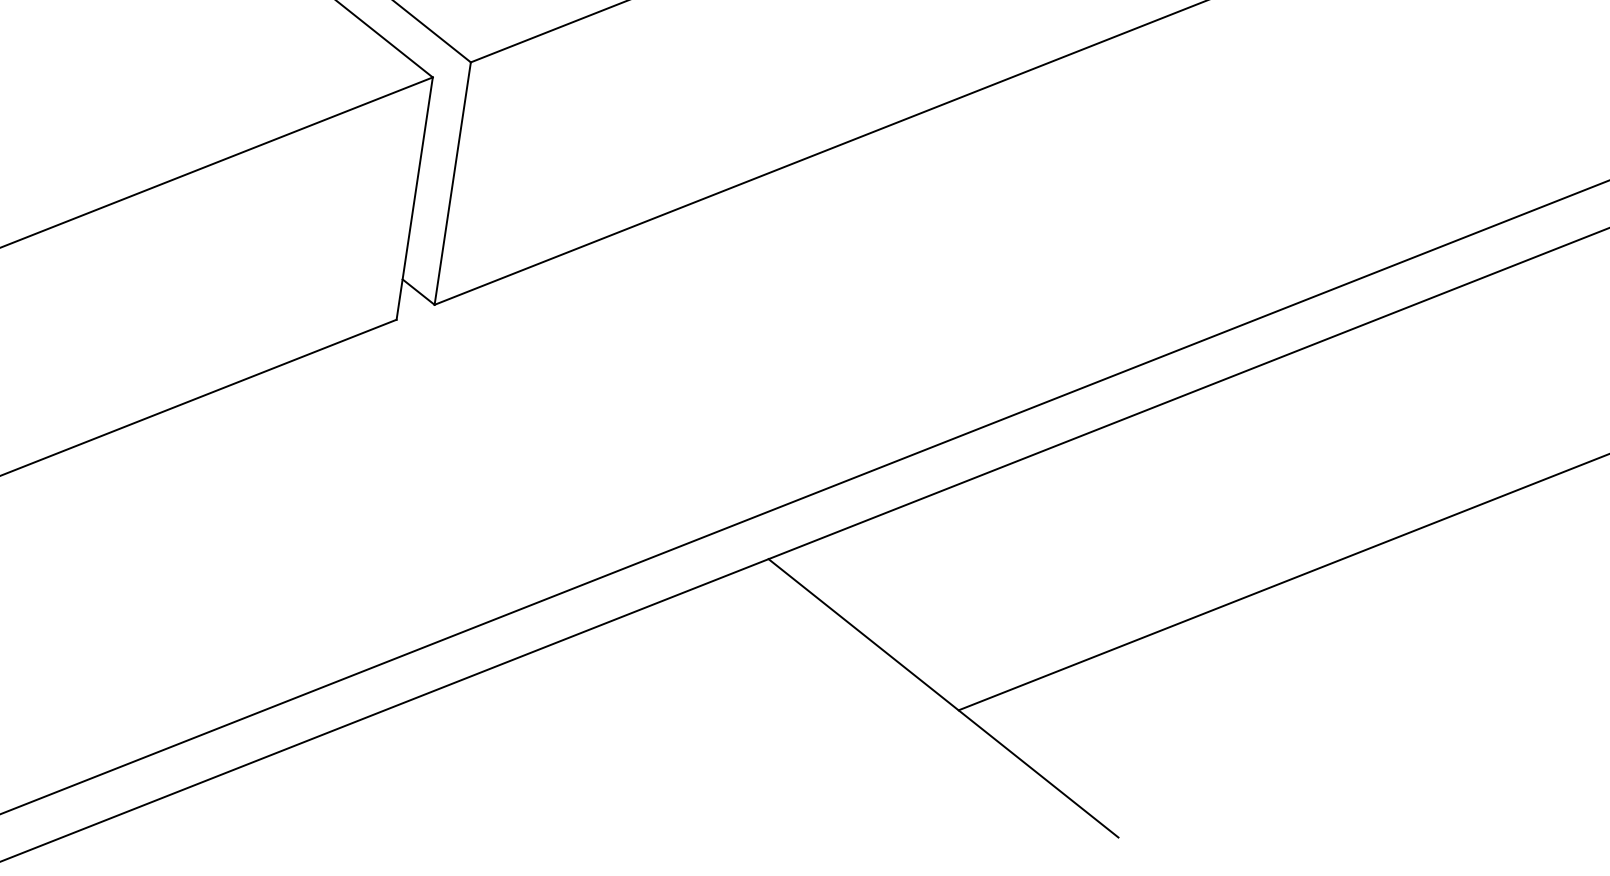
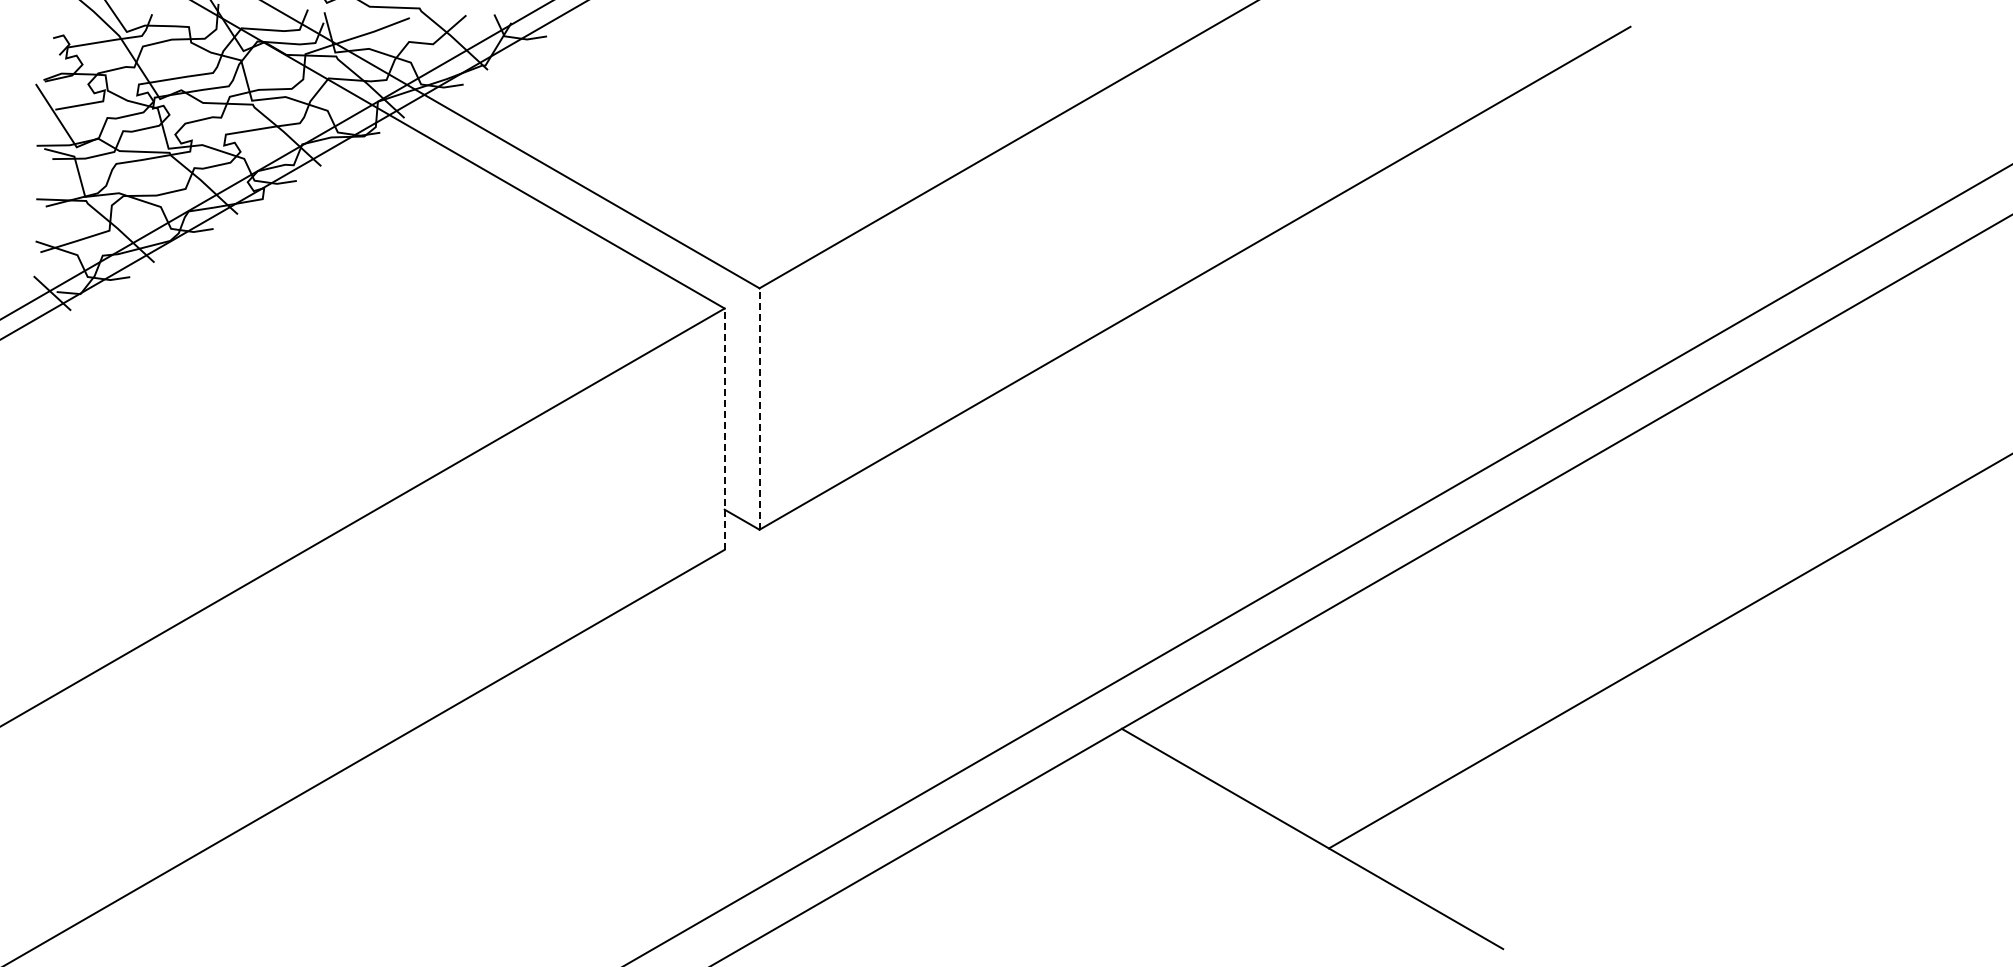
line: (452, 184) -> (759, 409), solid -> dashed
line: (414, 198) -> (724, 429), solid -> dashed

